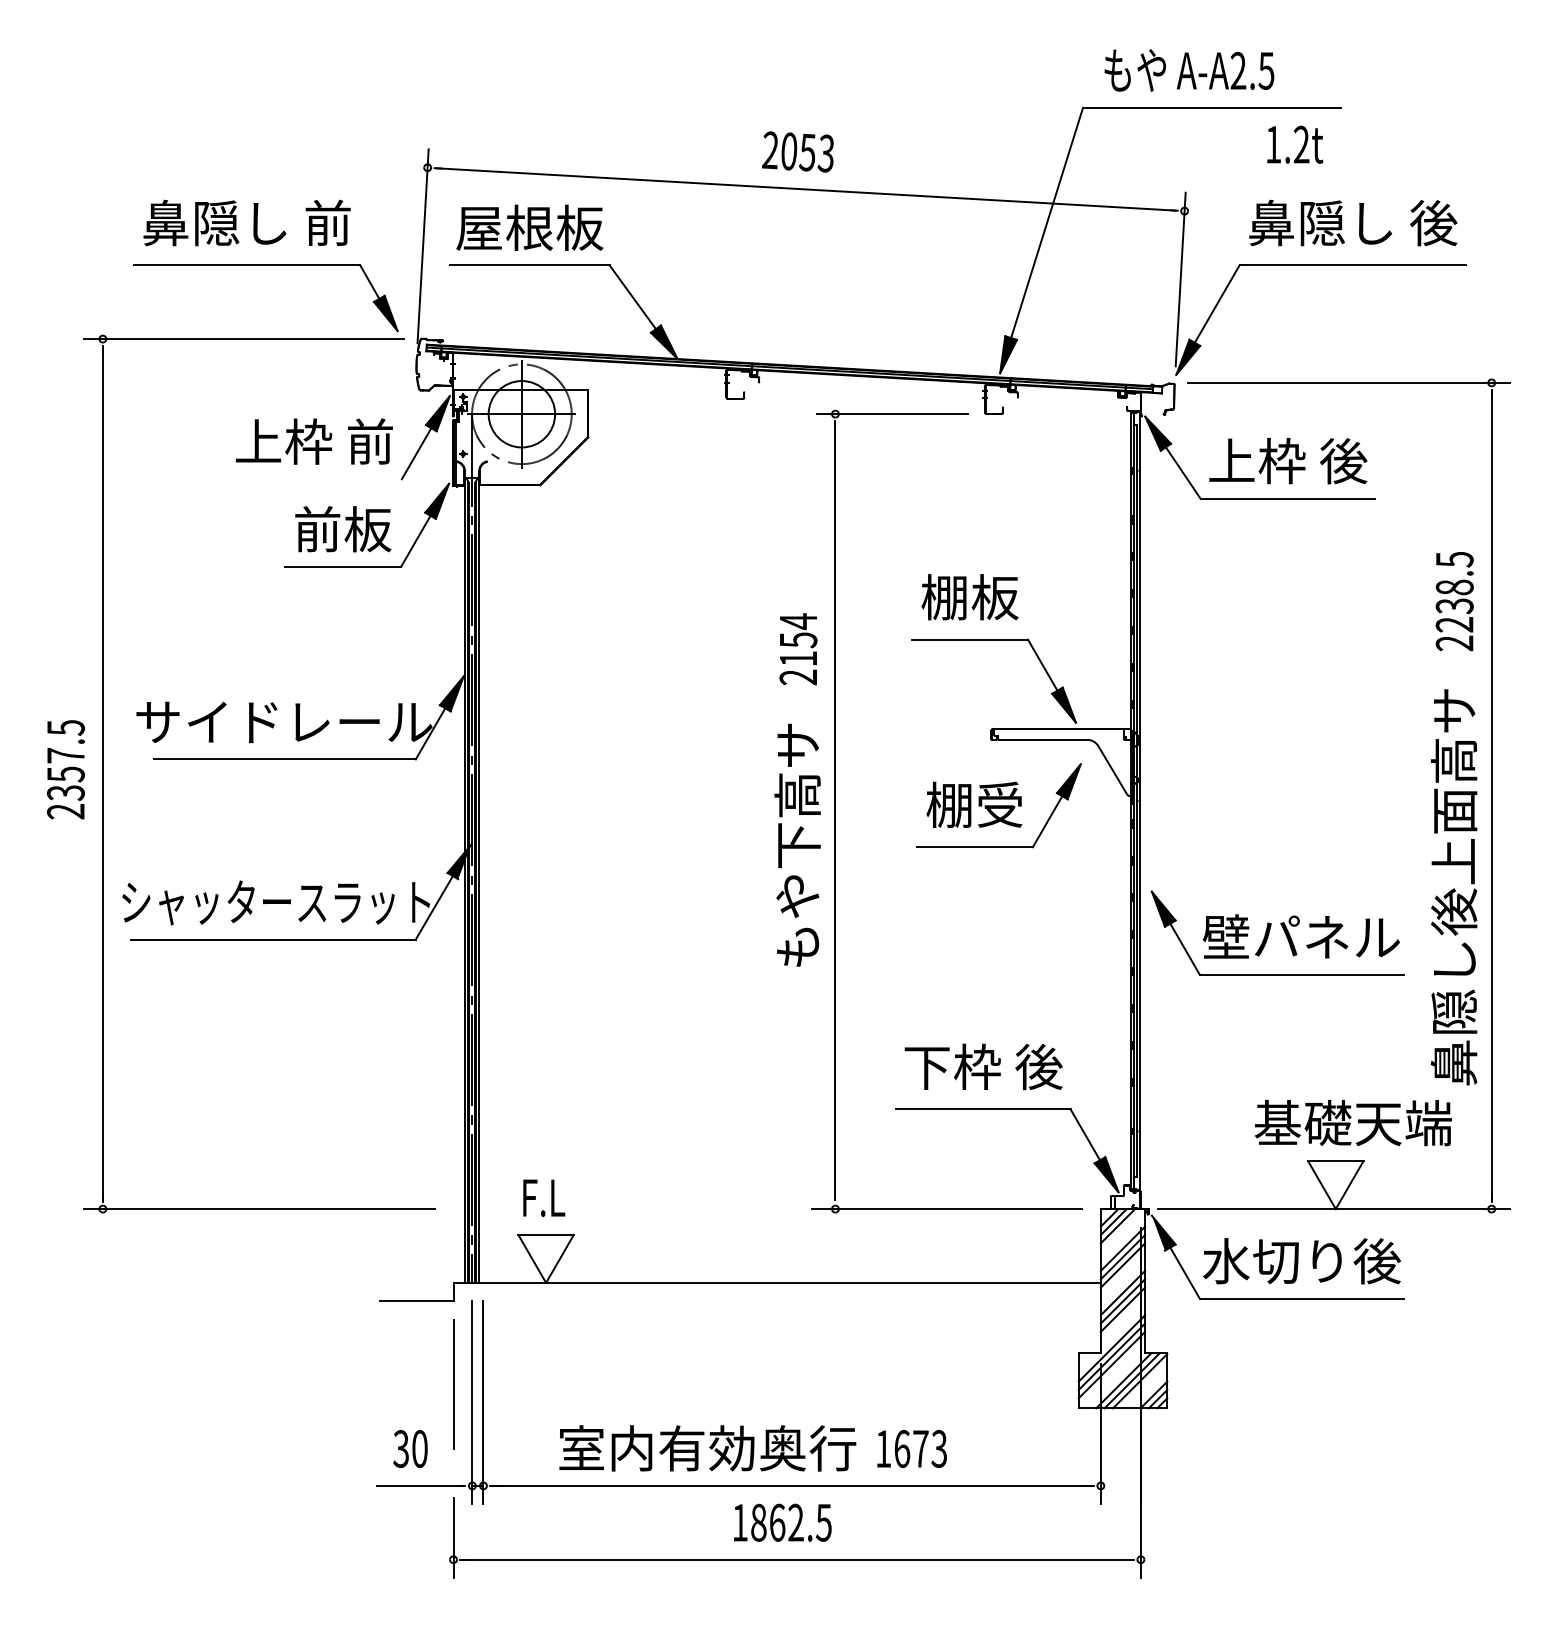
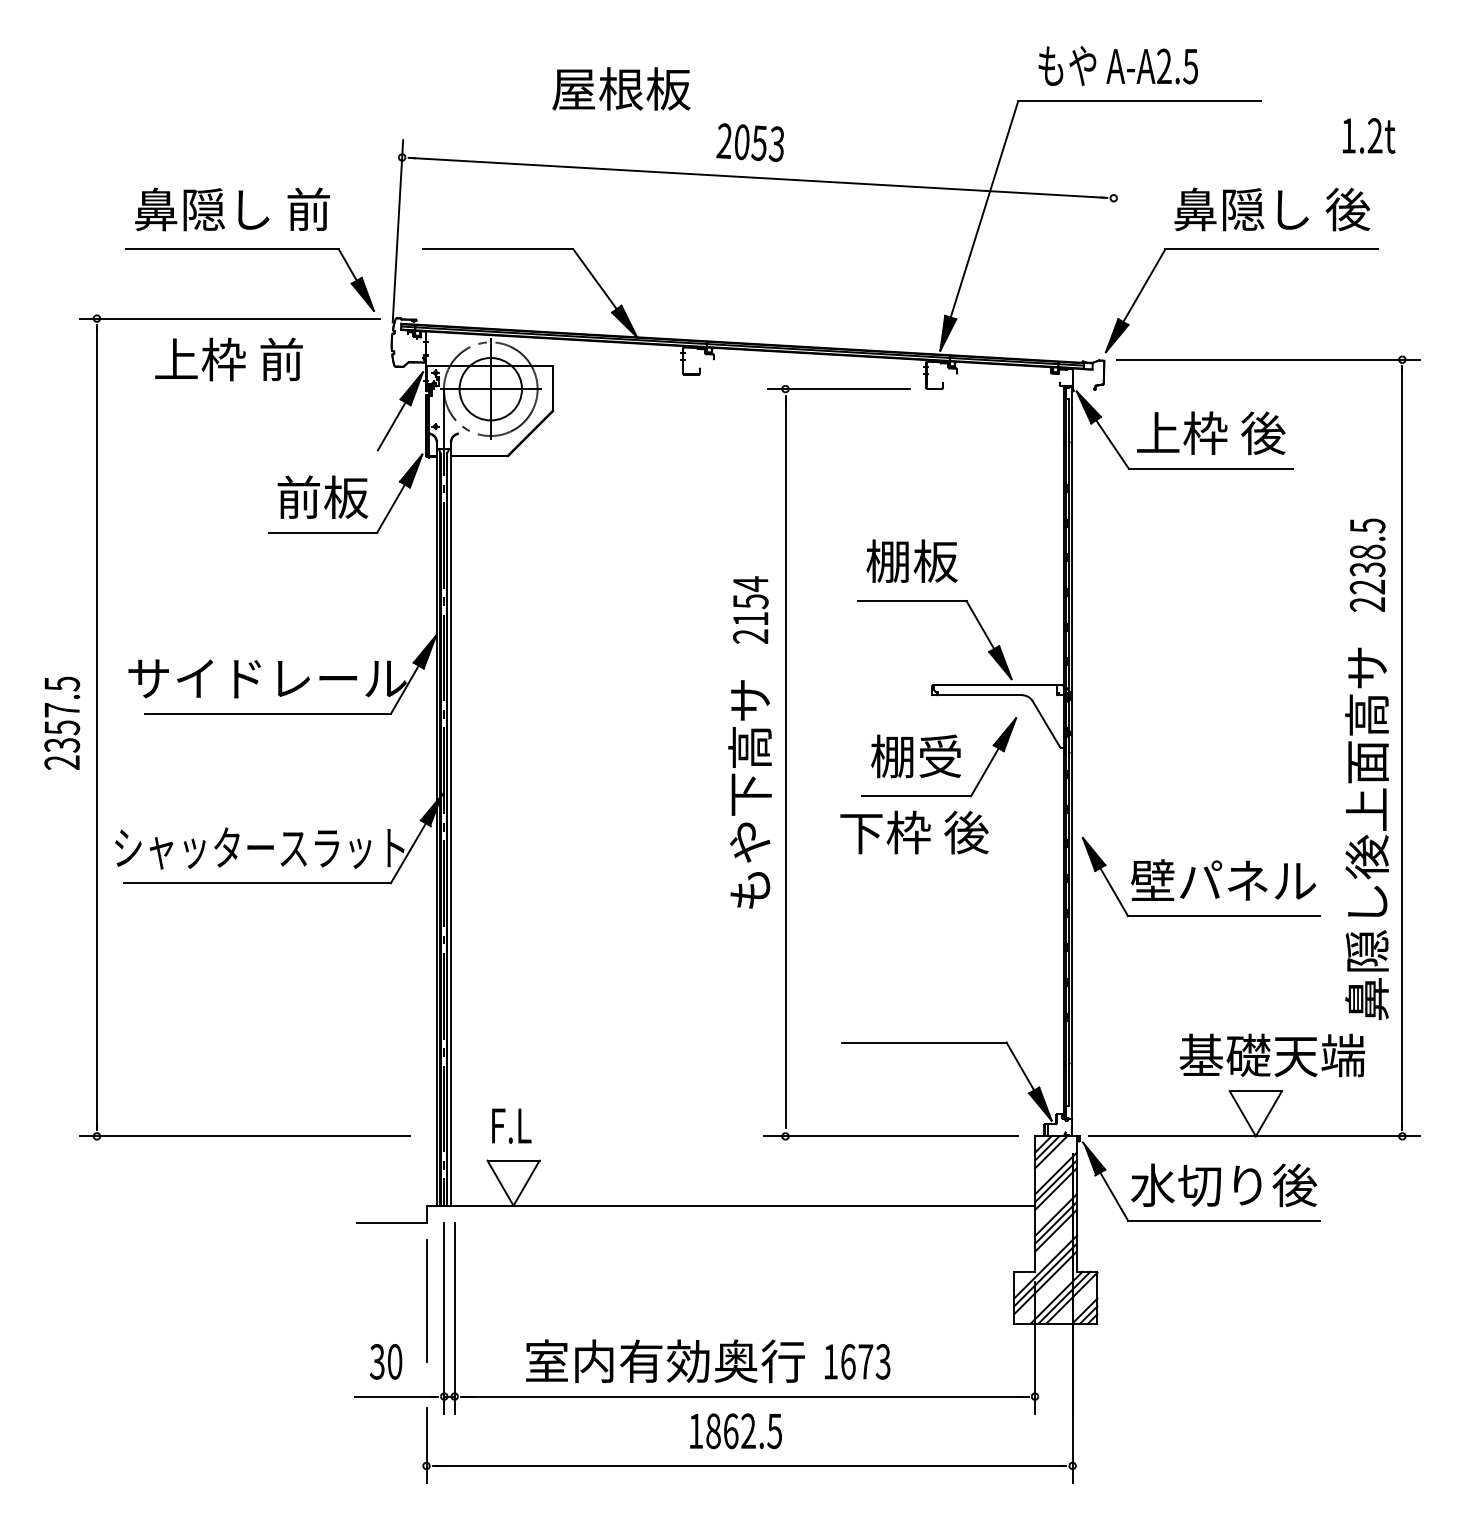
text: (1295, 144) -> (1369, 135), moved
text: (529, 227) -> (621, 88), moved
line: (1180, 279) -> (1109, 262), removed
text: (314, 441) -> (229, 359), moved
text: (983, 1066) -> (914, 832), moved

